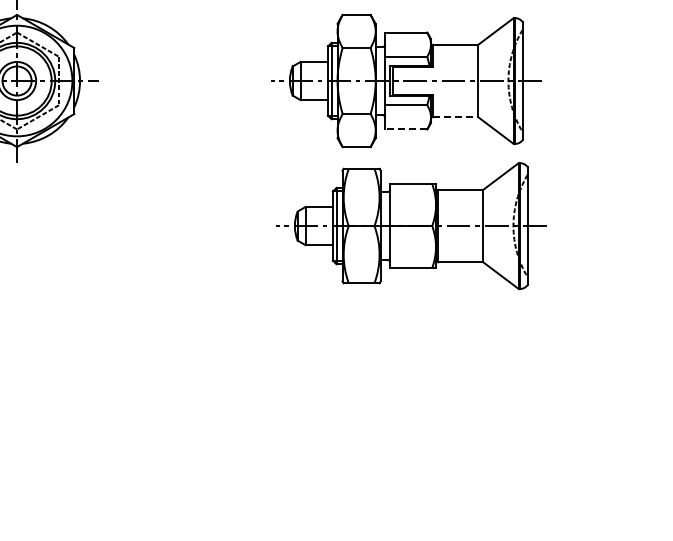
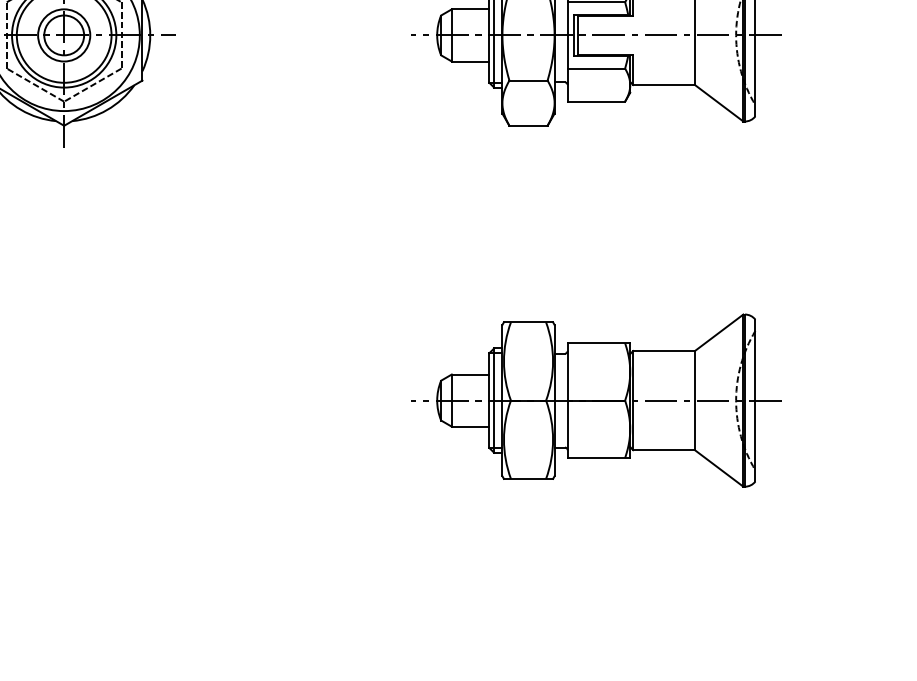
line: (455, 117) -> (663, 85), dashed -> solid
line: (405, 129) -> (595, 101), dashed -> solid
part: (411, 225) -> (596, 399), moved

